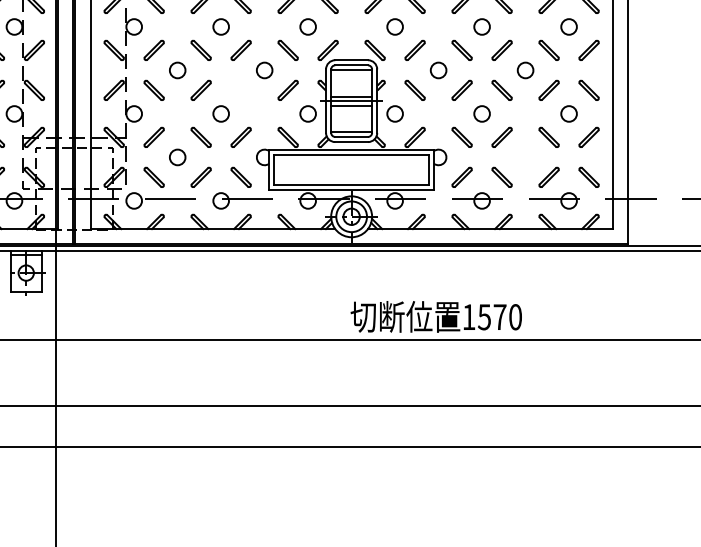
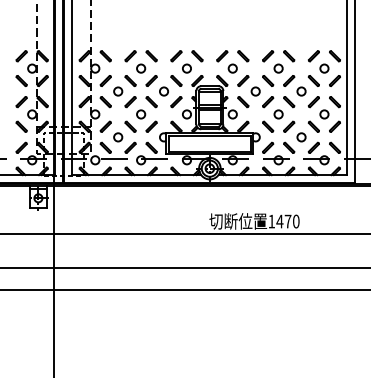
part: (240, 91) -> (151, 102), added
circle: (525, 157) -> (301, 137), added
text: (483, 317) -> (279, 221), 1570 -> 1470

